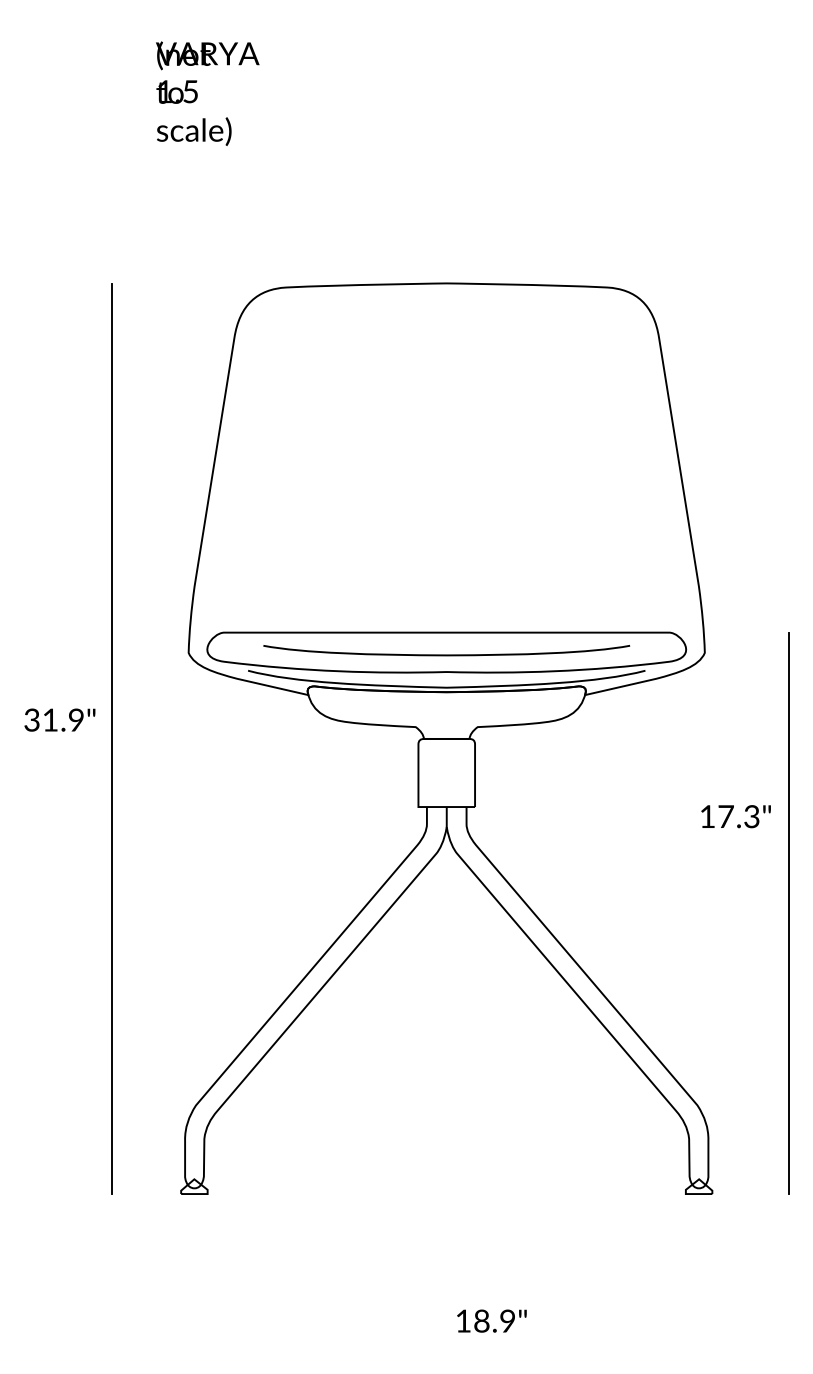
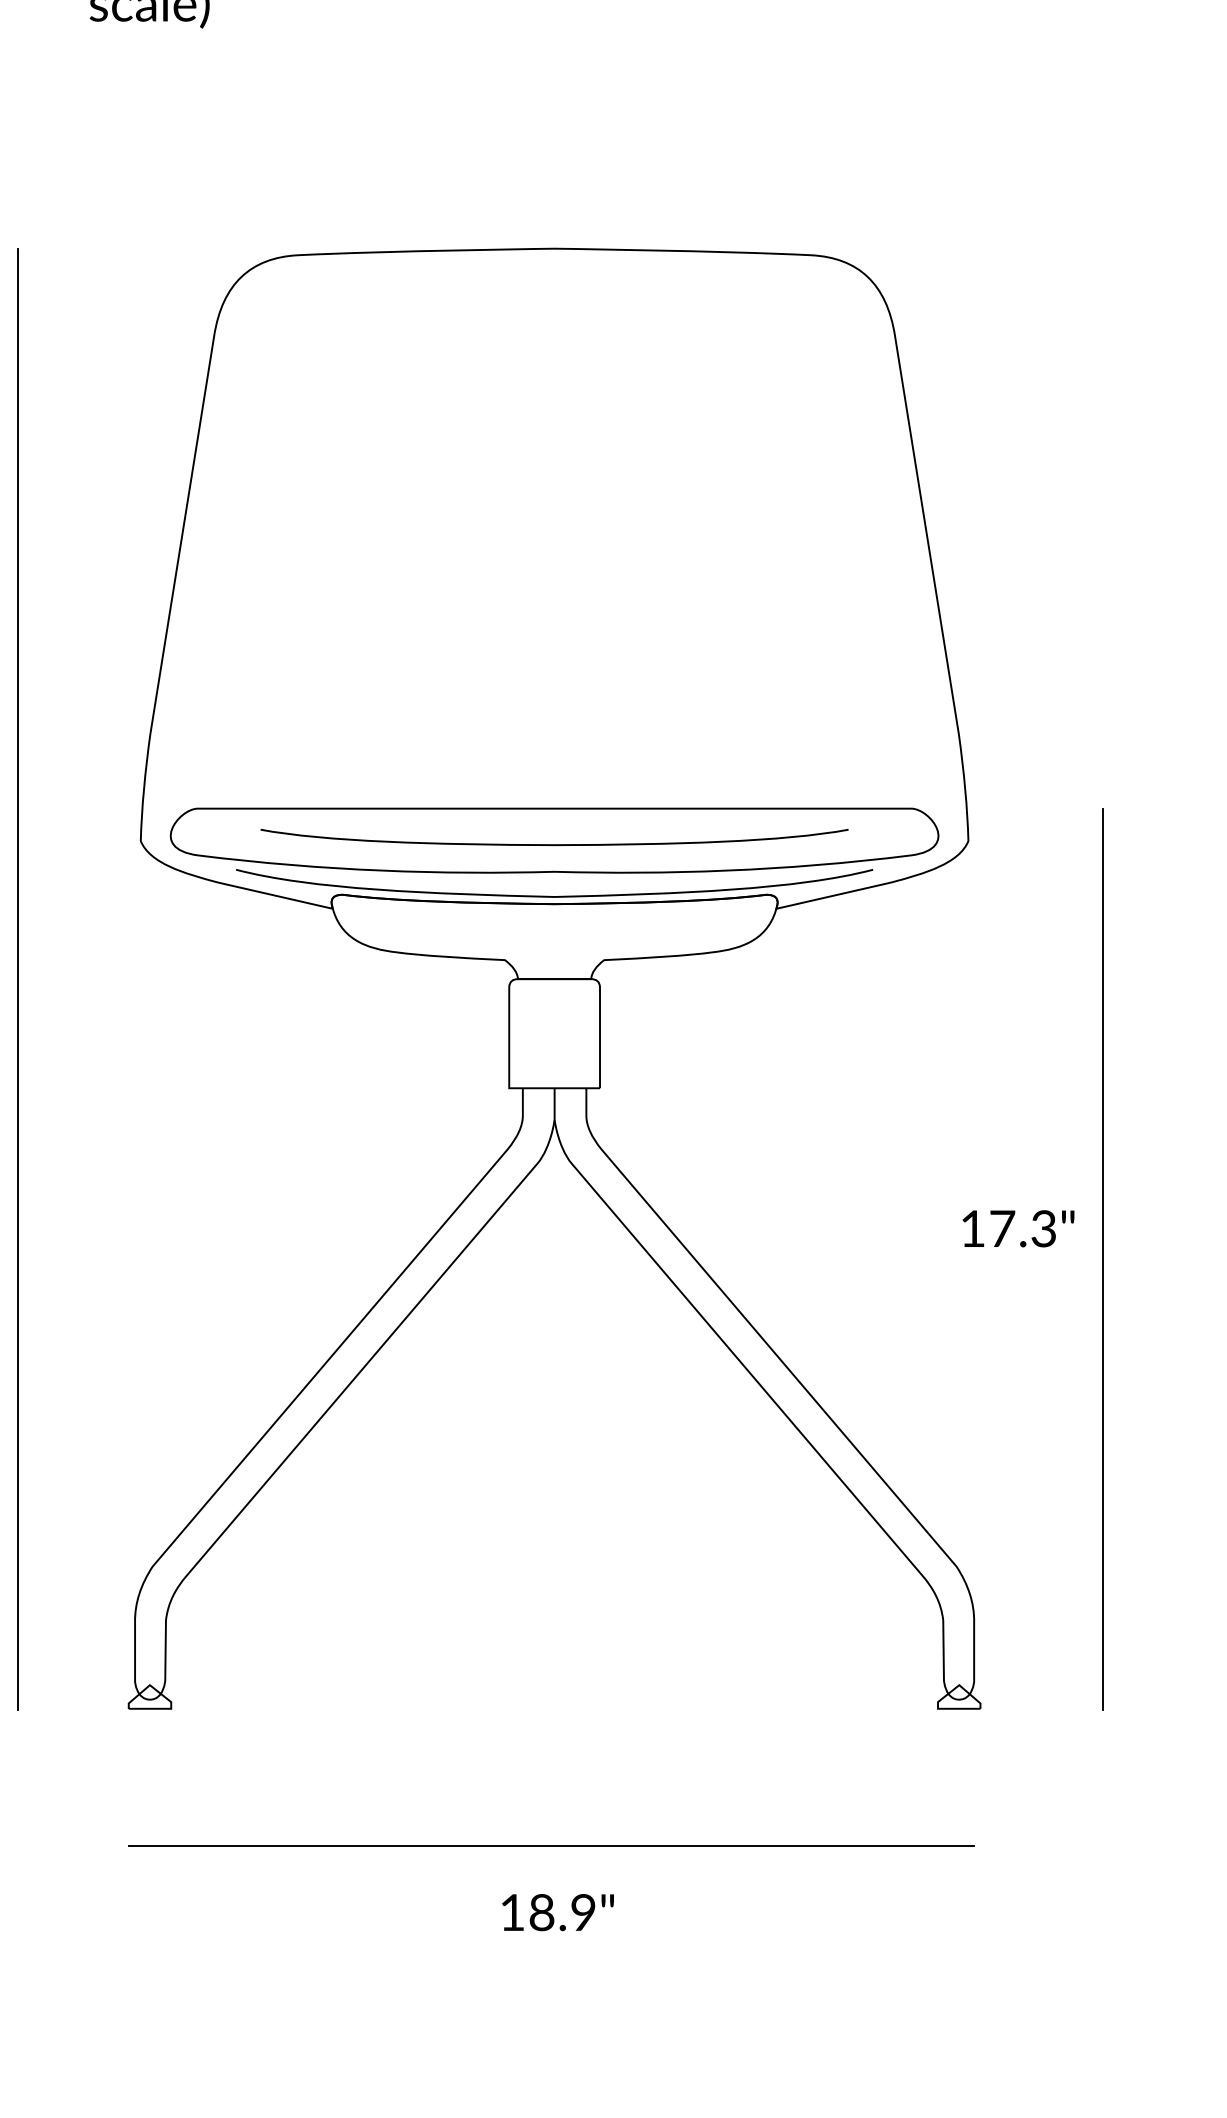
text: (735, 816) -> (1017, 1228), moved
line: (444, 1279) -> (550, 1845), added
text: (491, 1320) -> (557, 1911), moved

